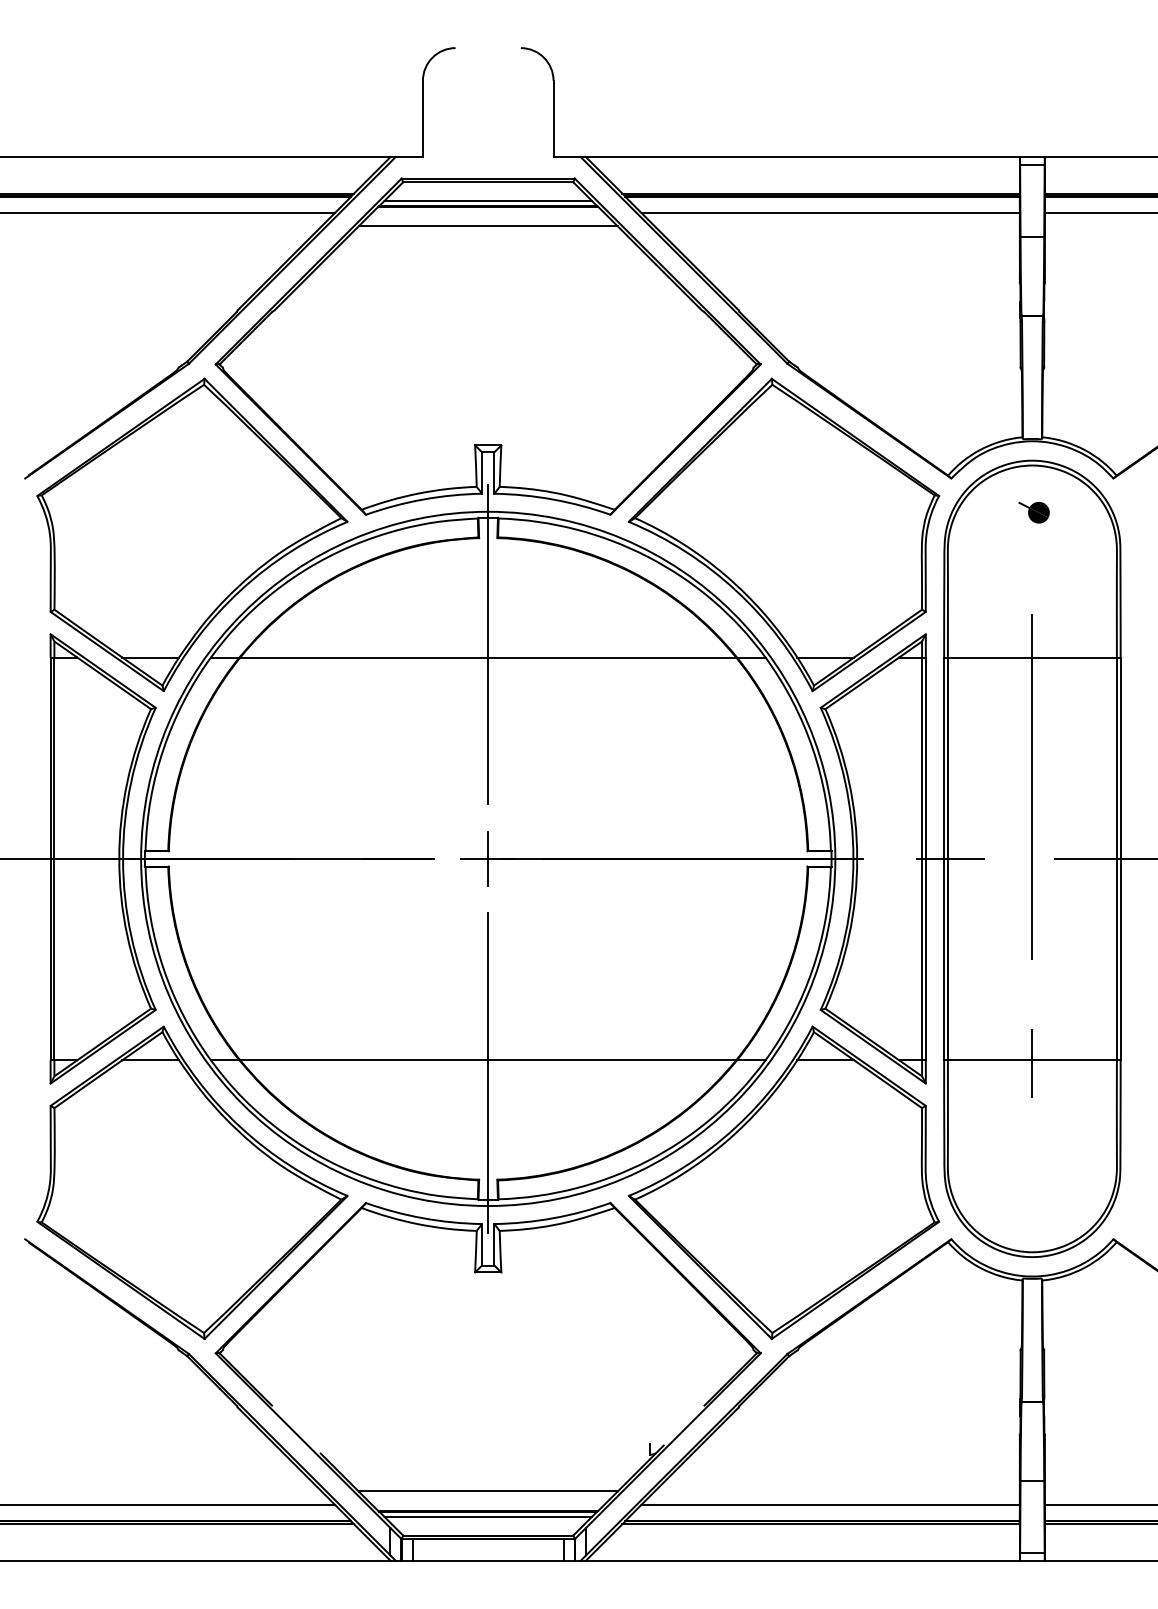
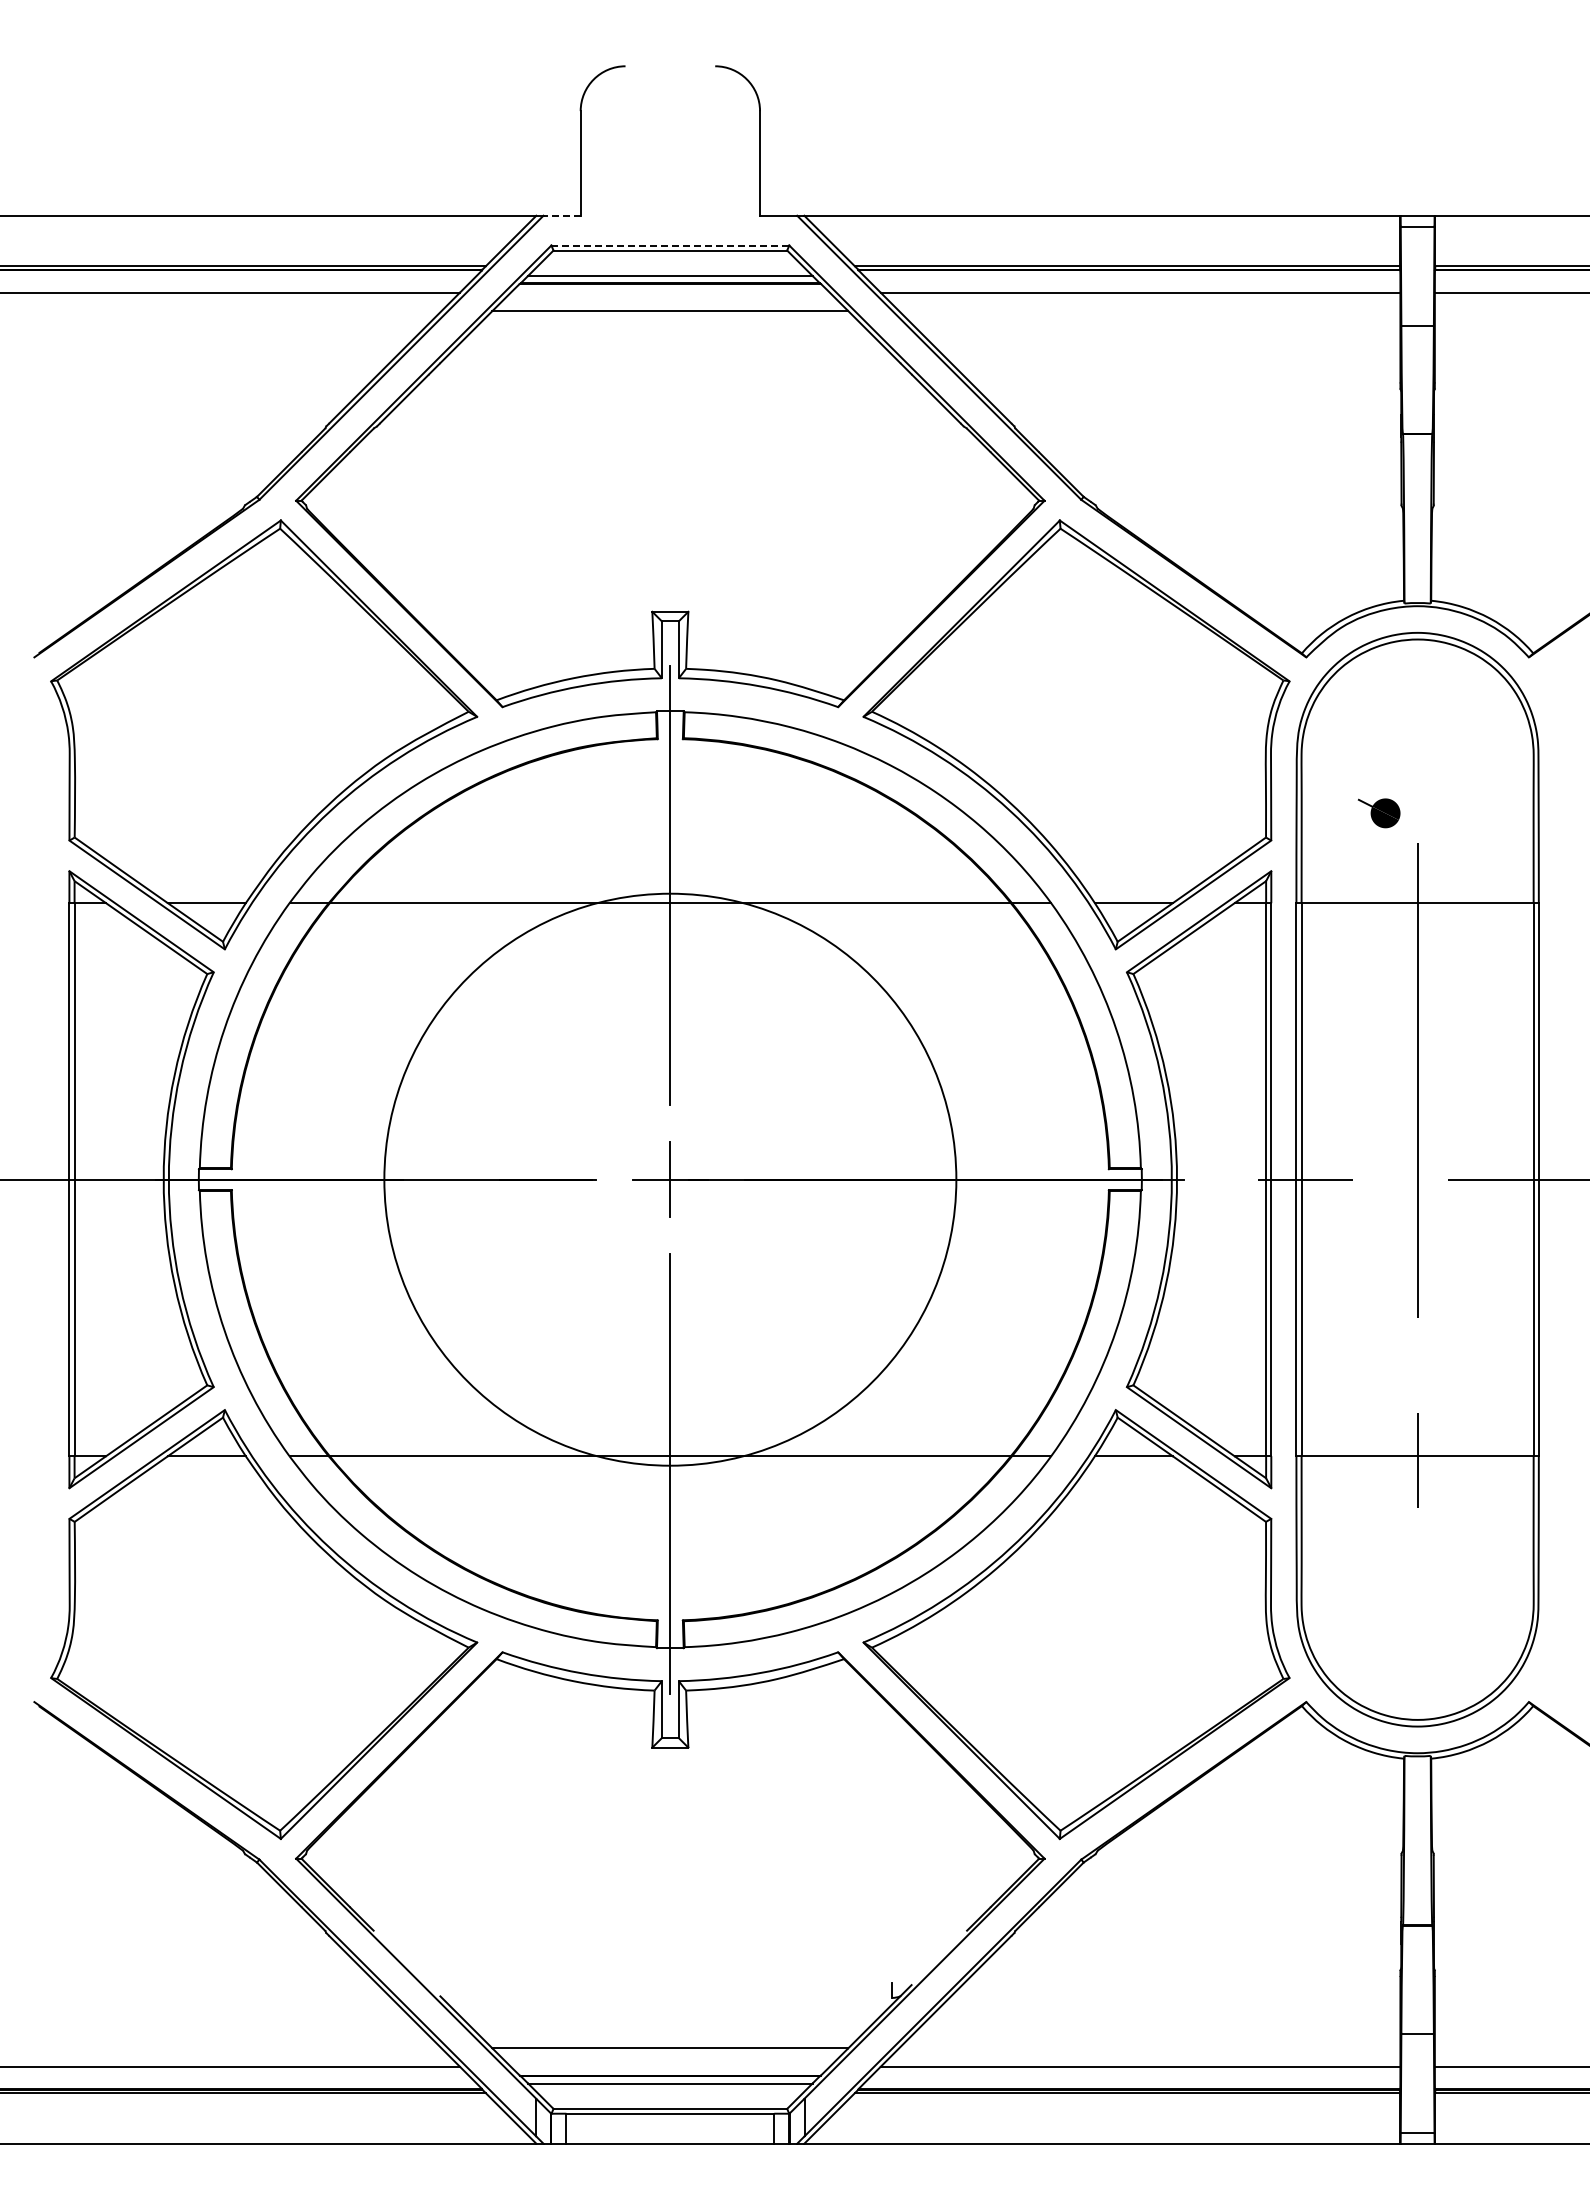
line: (409, 156) -> (562, 215), solid -> dashed
line: (488, 178) -> (670, 245), solid -> dashed
part: (1033, 512) -> (1378, 813), moved
circle: (488, 858) -> (670, 1179), size x0.6

